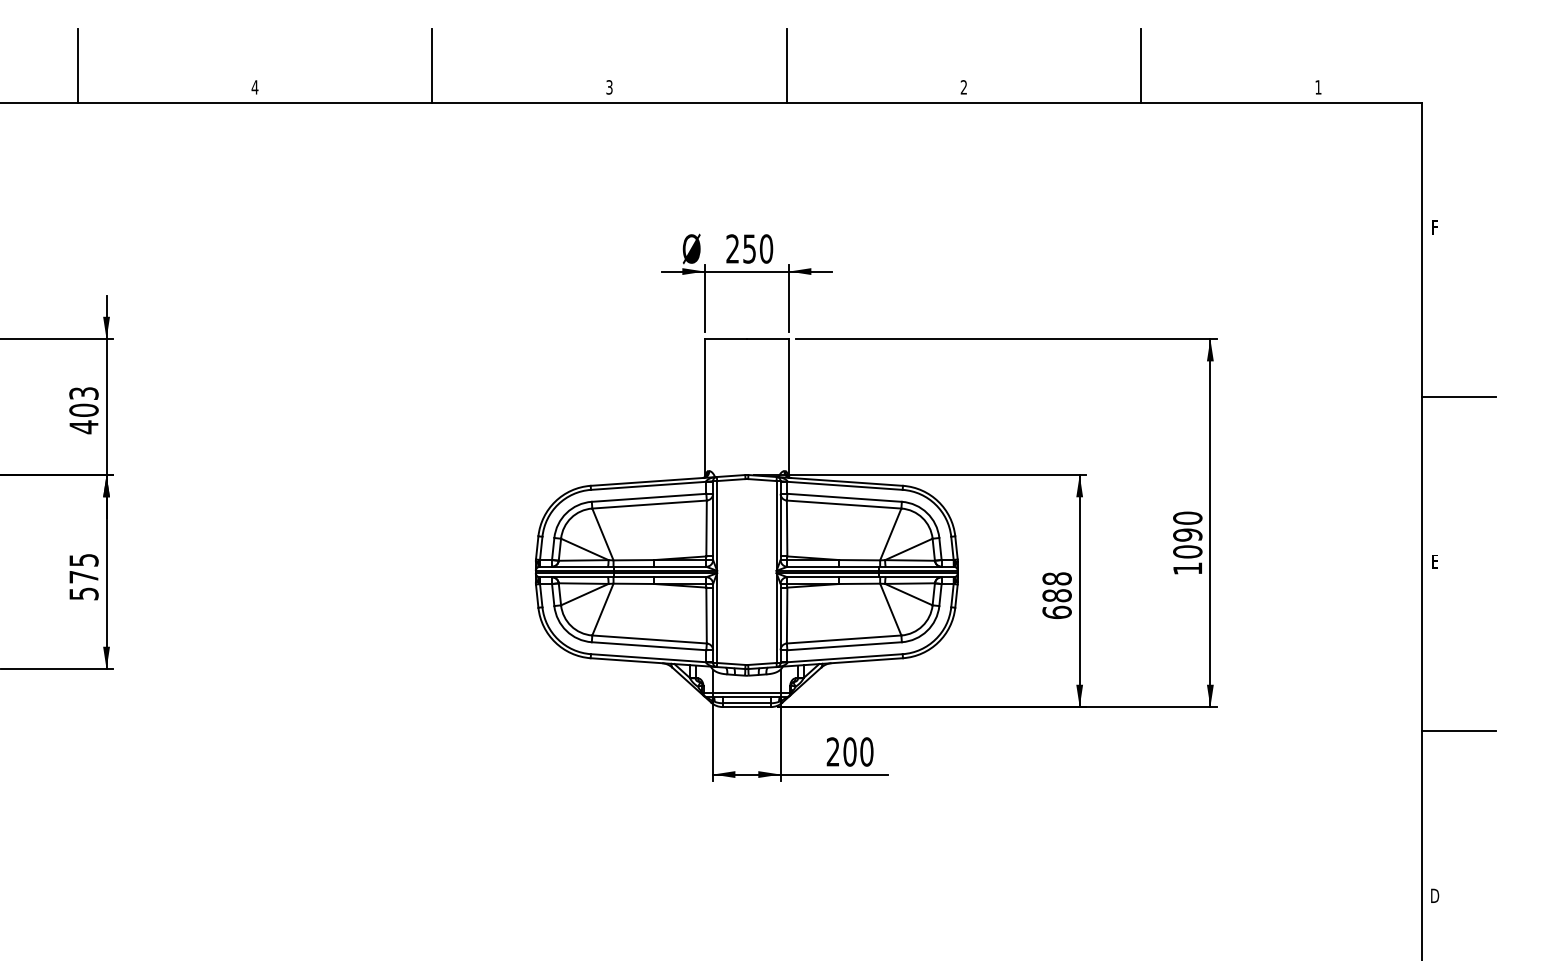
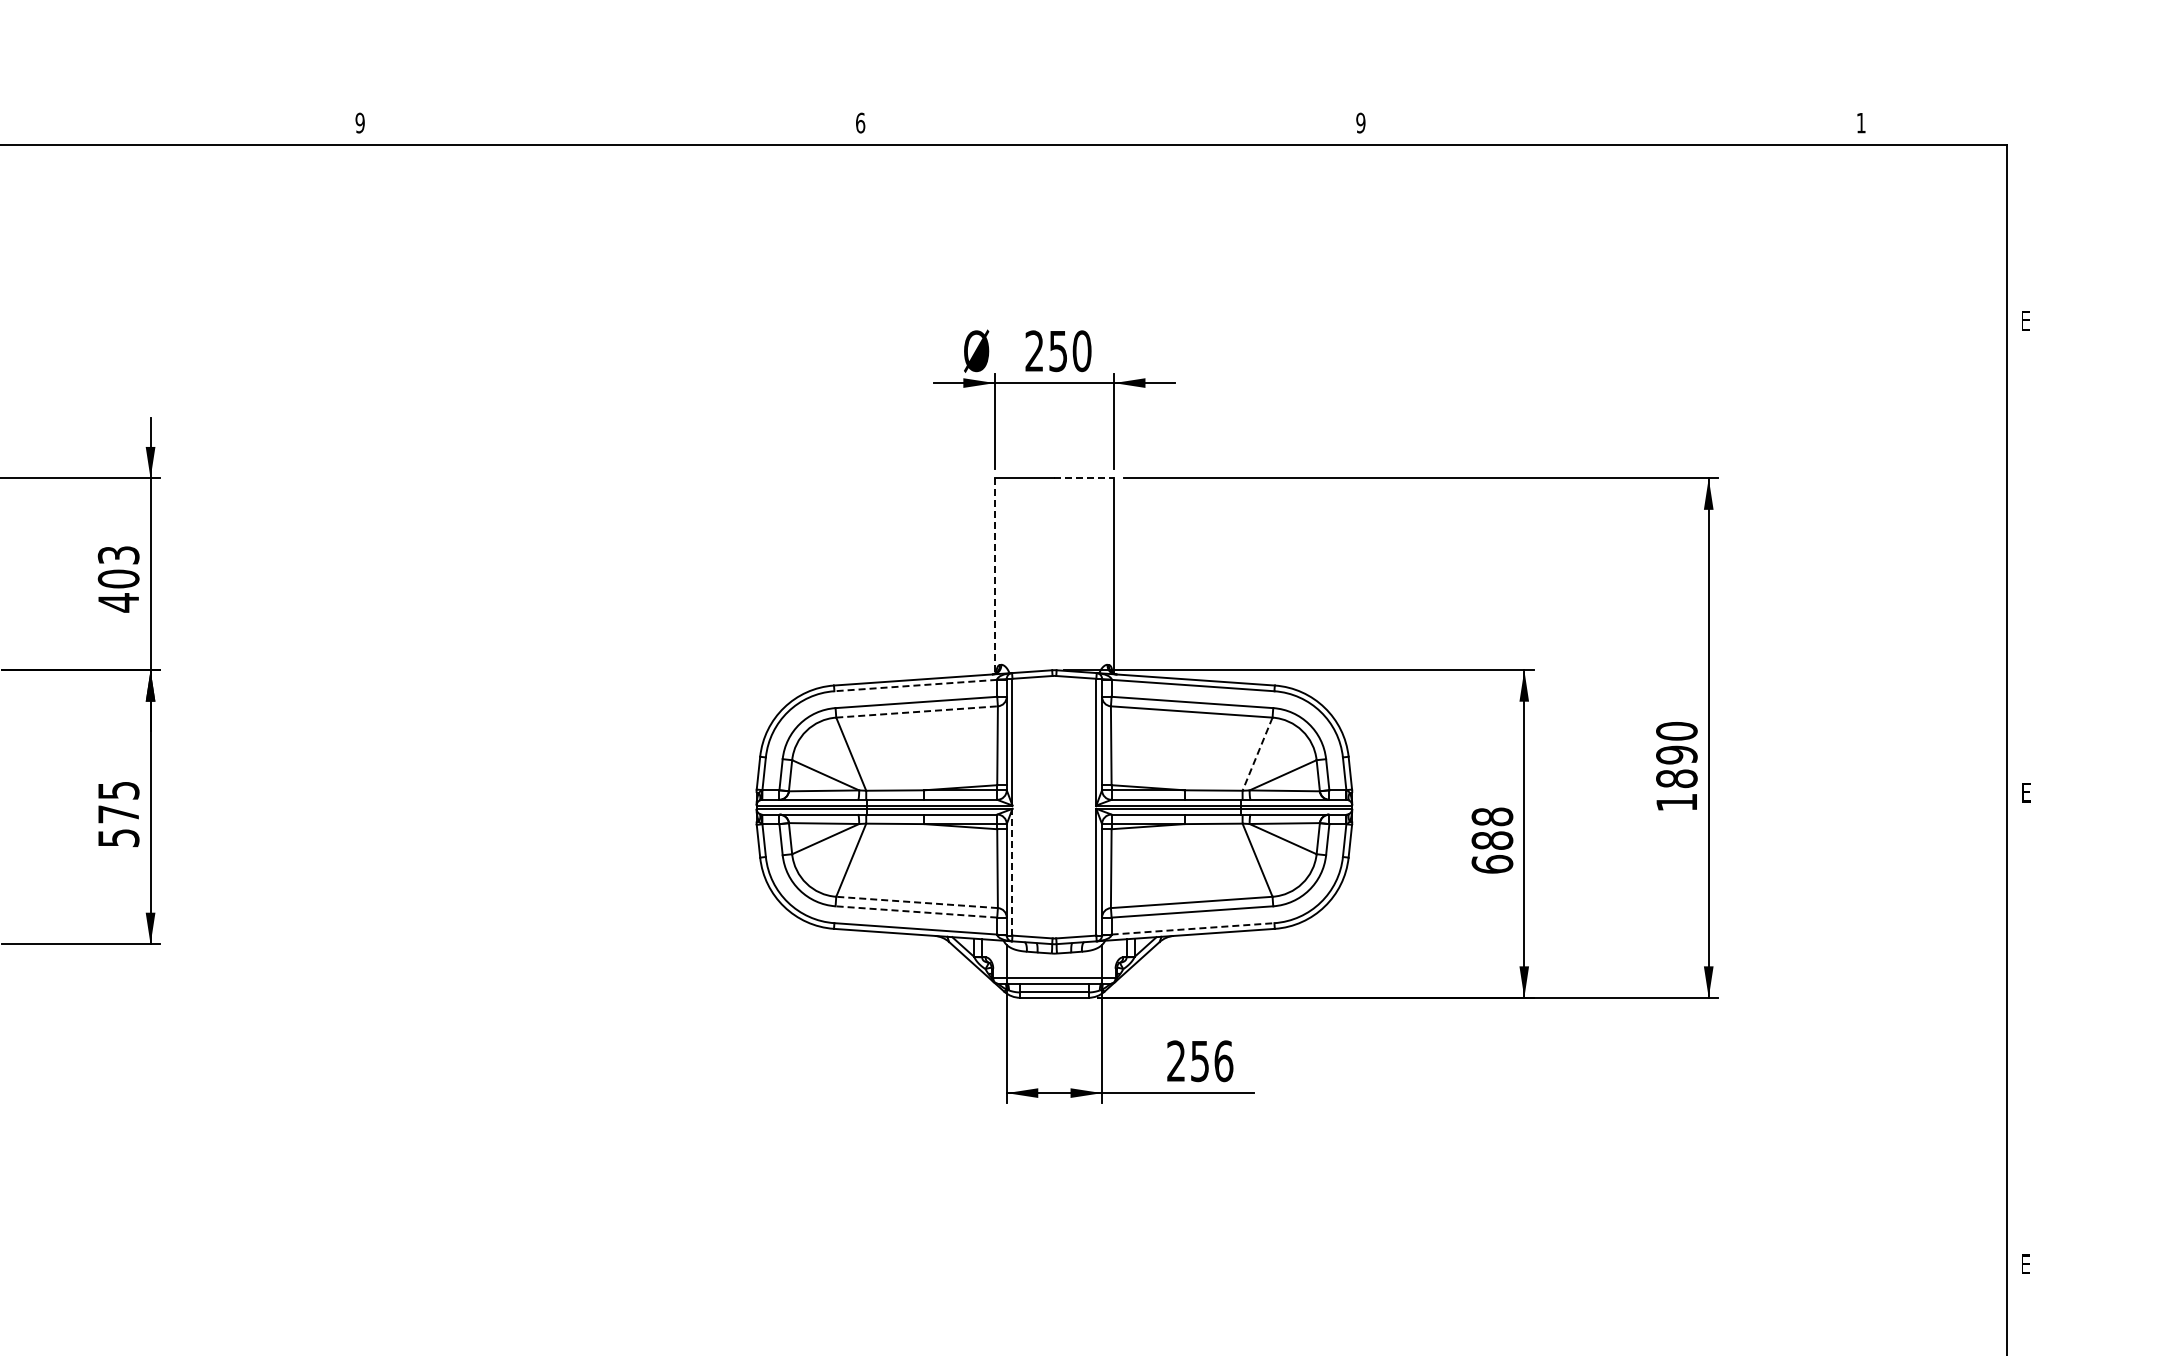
line: (78, 65) -> (110, 92), removed
line: (432, 65) -> (610, 92), removed
line: (786, 65) -> (1110, 92), removed
line: (1141, 65) -> (1611, 92), removed
text: (255, 86) -> (360, 122), 4 -> 9
text: (609, 86) -> (860, 122), 3 -> 6
text: (963, 86) -> (1360, 122), 2 -> 9
text: (1435, 227) -> (2026, 321), F -> E
line: (768, 339) -> (1084, 478), solid -> dashed
line: (1458, 397) -> (2058, 560), removed
line: (704, 408) -> (994, 576), solid -> dashed
line: (648, 485) -> (915, 685), solid -> dashed
line: (649, 504) -> (917, 711), solid -> dashed
line: (890, 534) -> (1257, 754), solid -> dashed
text: (1187, 551) -> (1676, 778), 1090 -> 1890
line: (717, 617) -> (1012, 871), solid -> dashed
line: (649, 639) -> (916, 902), solid -> dashed
line: (648, 645) -> (915, 911), solid -> dashed
line: (845, 657) -> (1193, 928), solid -> dashed
line: (1458, 730) -> (2058, 1031), removed
text: (858, 752) -> (1211, 1061), 200 -> 256
text: (1434, 895) -> (2025, 1264), D -> E

